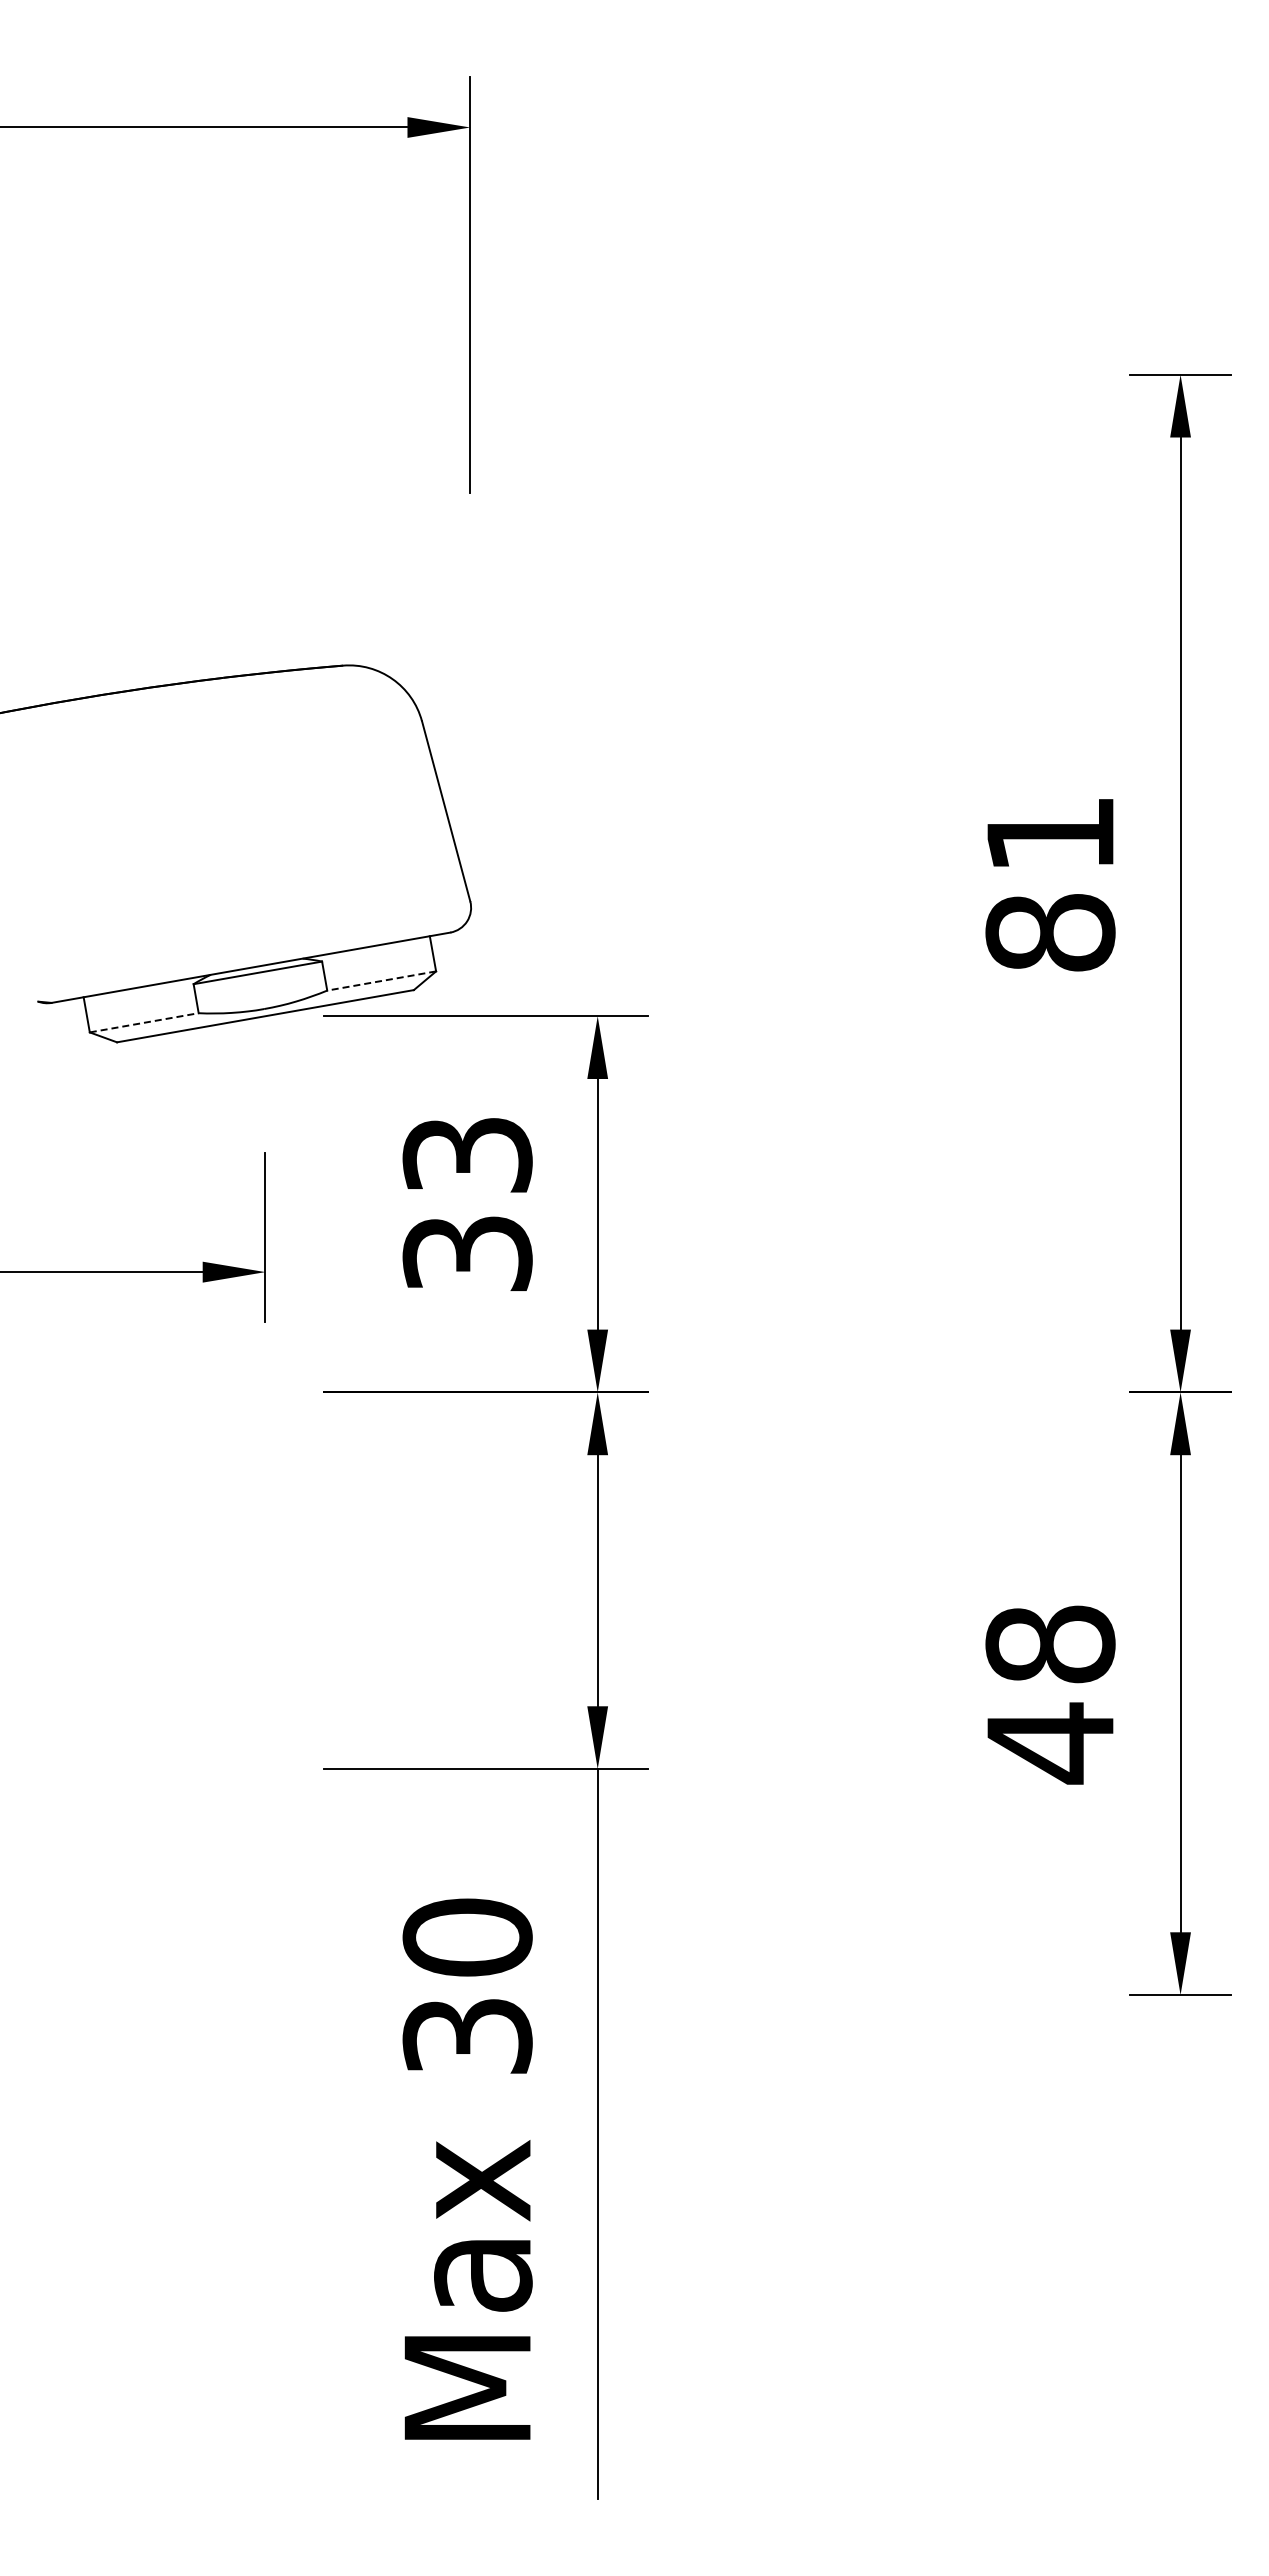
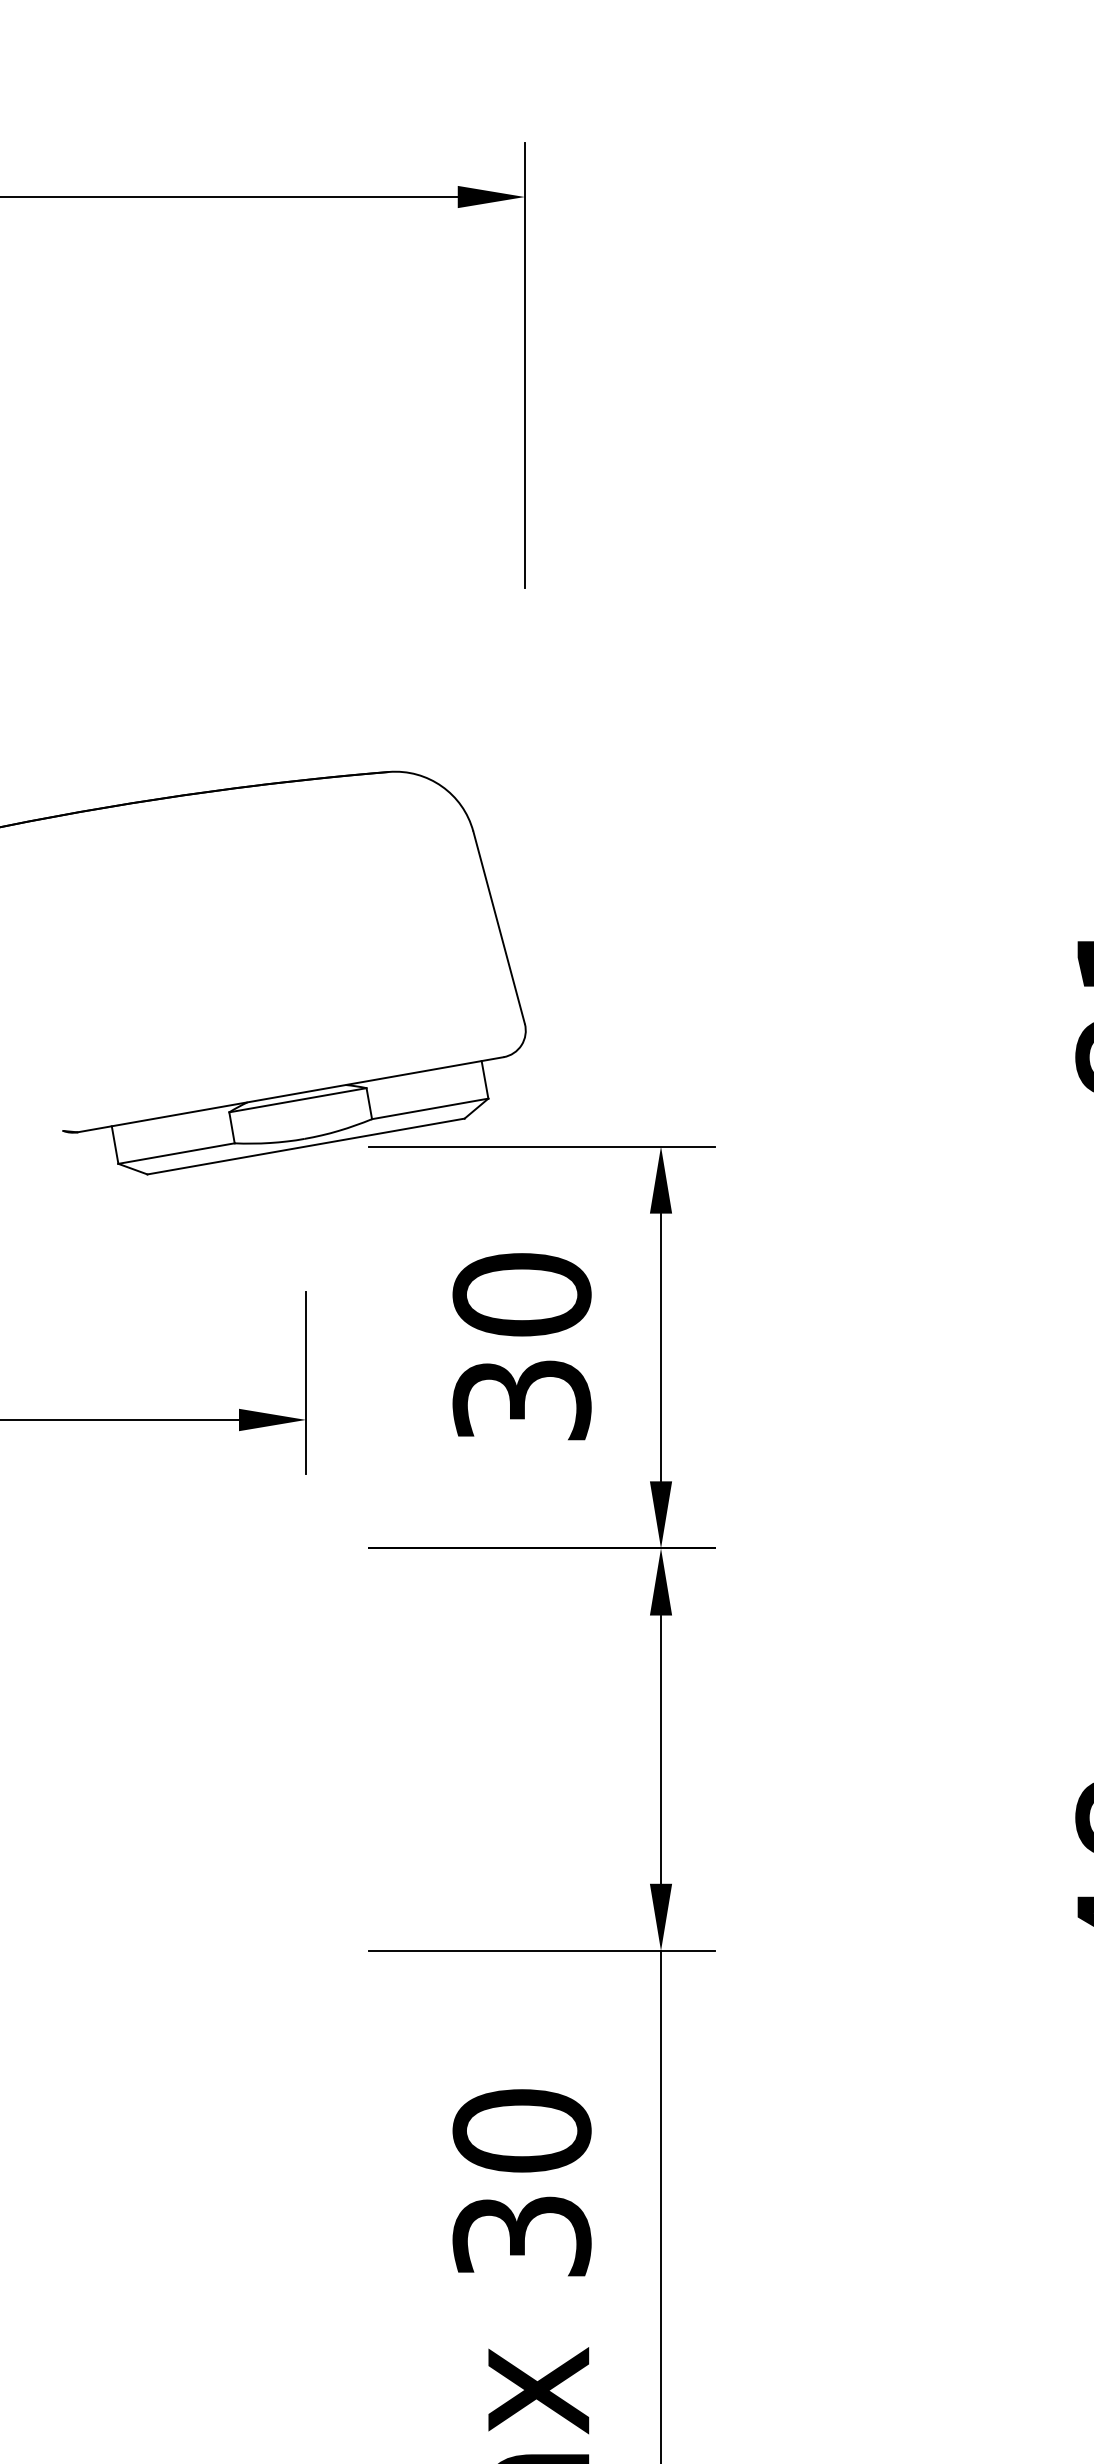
line: (381, 981) -> (430, 1109), dashed -> solid
line: (144, 1022) -> (176, 1153), dashed -> solid
text: (467, 1154) -> (521, 1294), 33 -> 30

